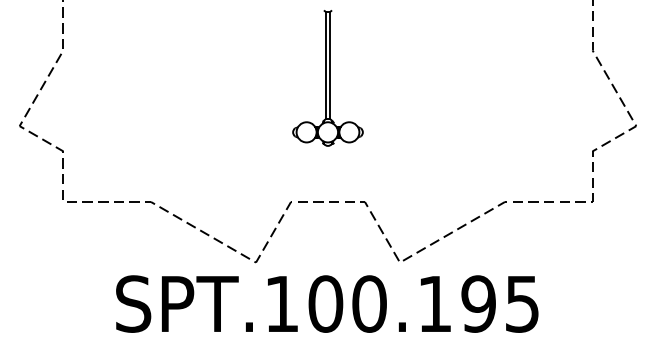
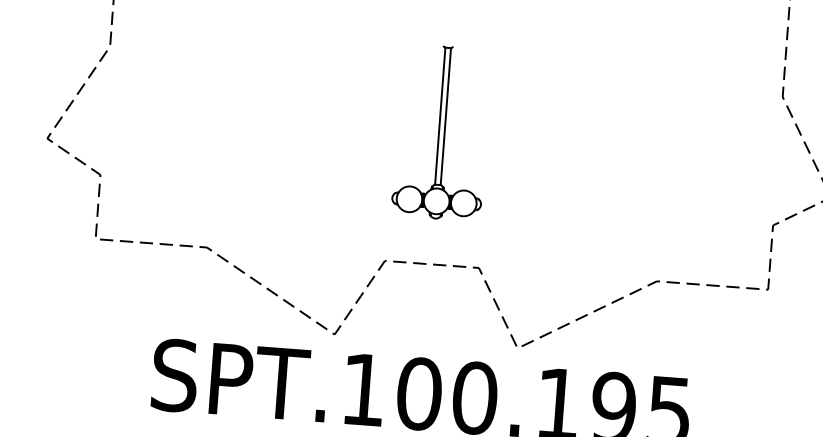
part: (327, 78) -> (441, 132), moved

